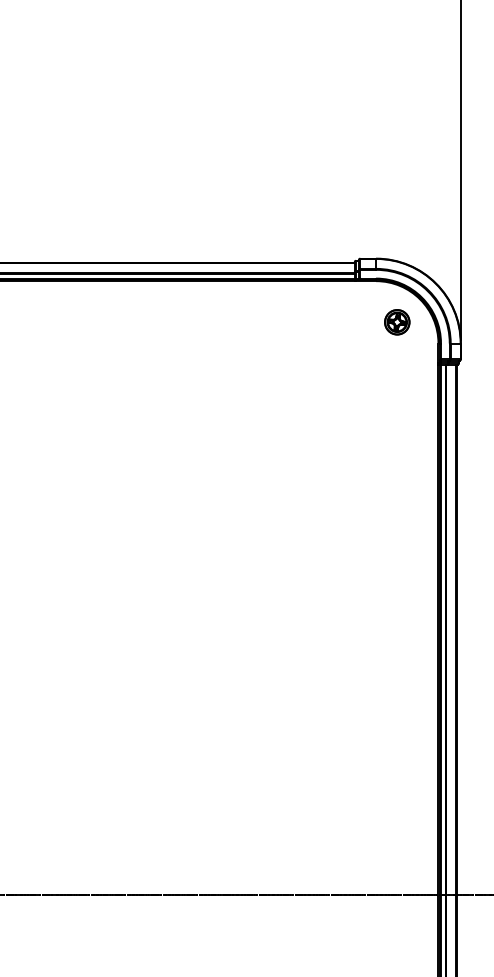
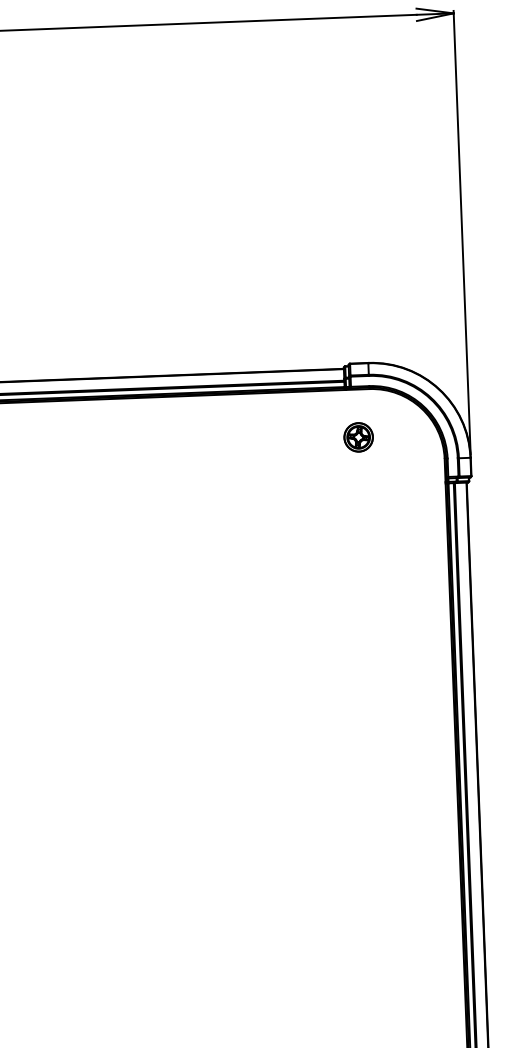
part: (397, 322) -> (358, 437), moved

